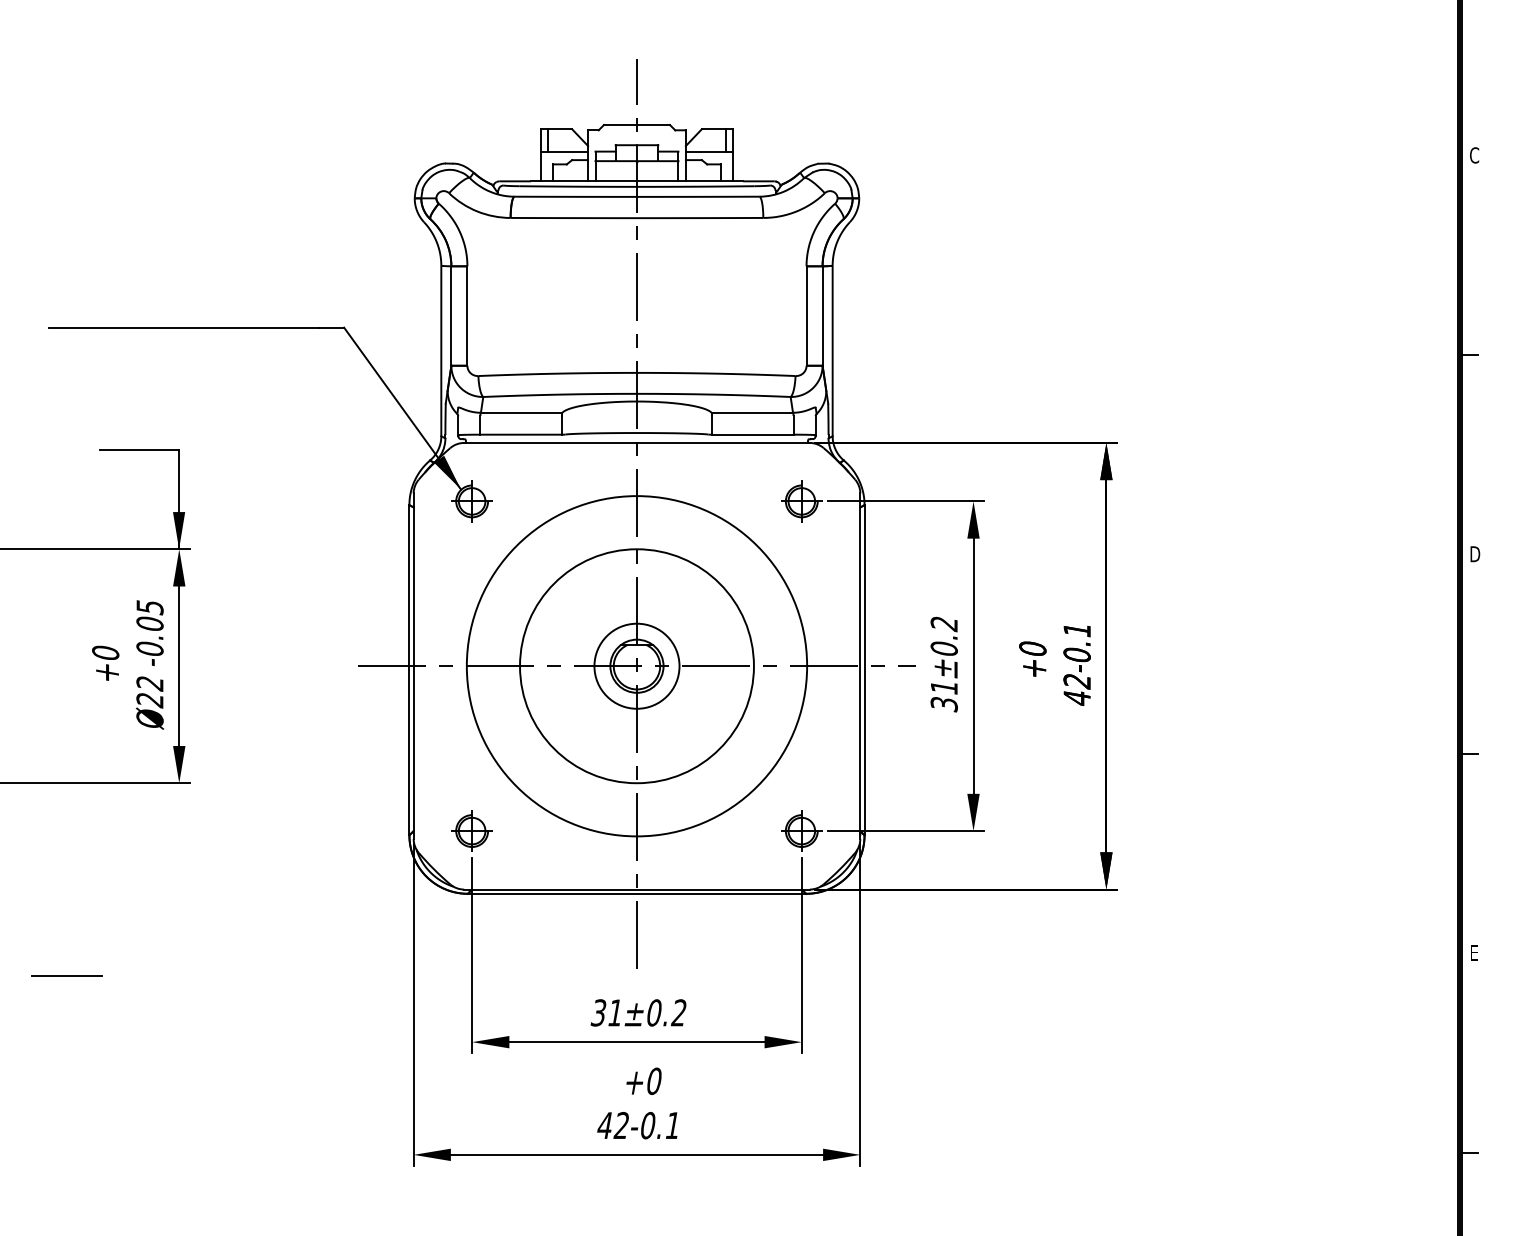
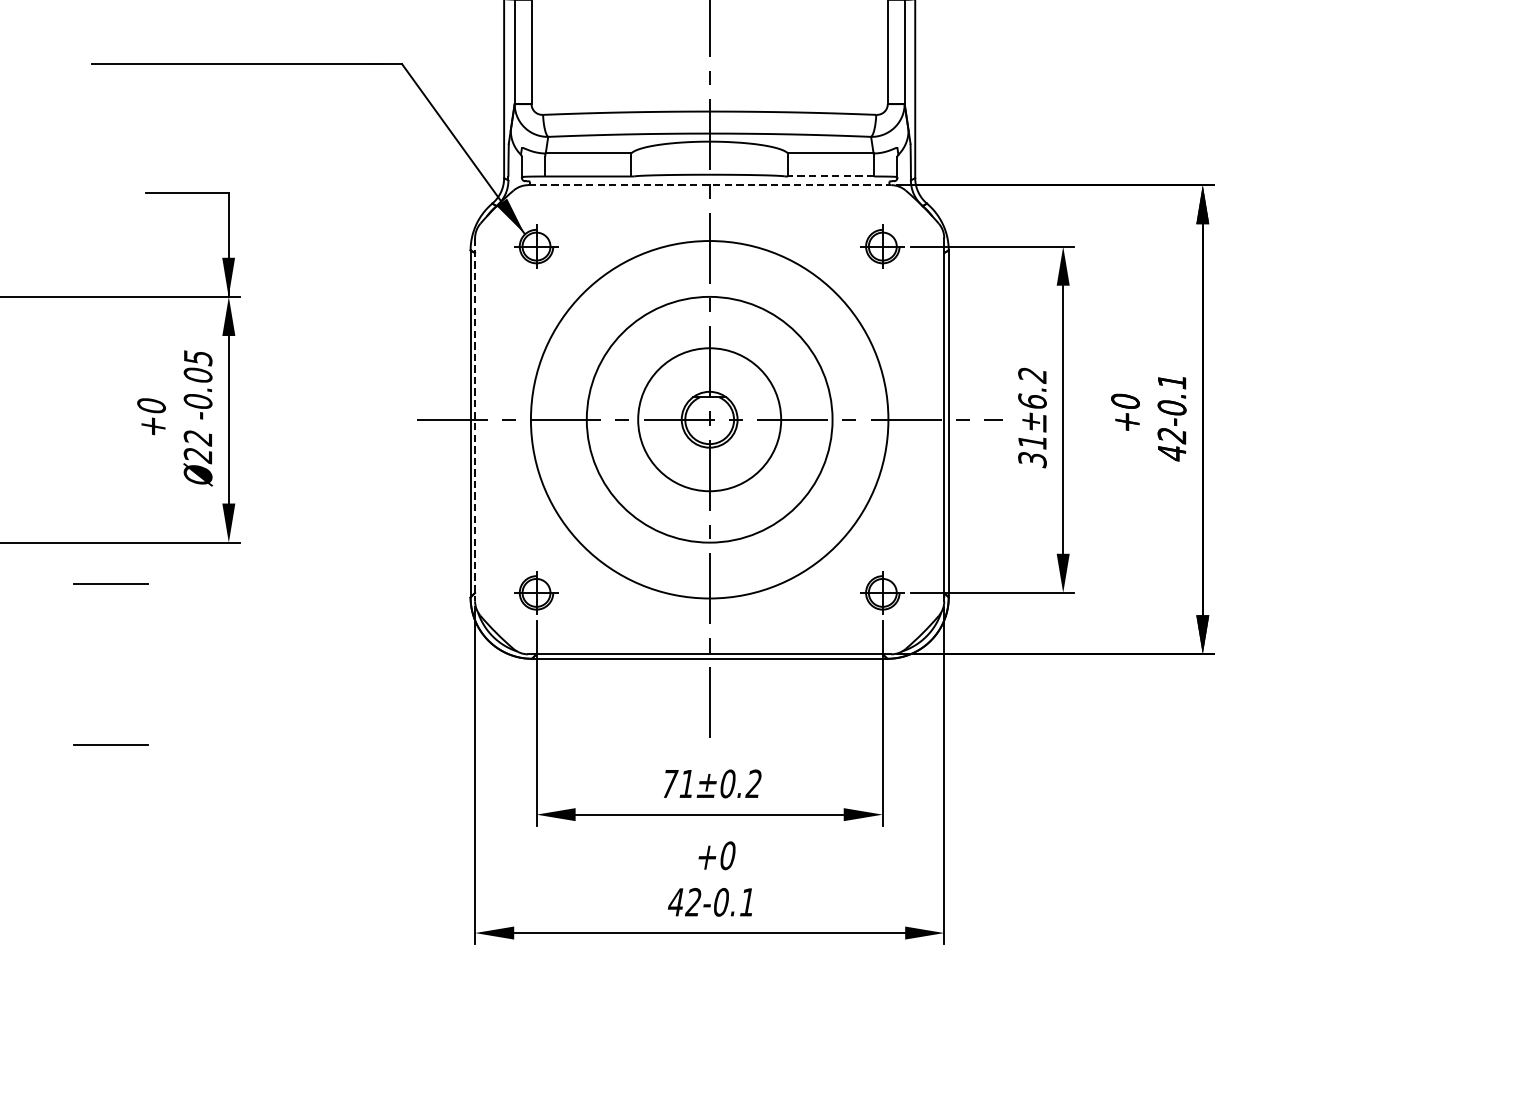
line: (752, 434) -> (831, 176), solid -> dashed
line: (636, 442) -> (709, 184), solid -> dashed
text: (943, 648) -> (1031, 401), 31±0.2 -> 31±6.2
circle: (636, 665) -> (709, 418), size x1.6
line: (413, 666) -> (474, 420), solid -> dashed
line: (66, 822) -> (110, 583), added
text: (598, 1012) -> (669, 783), 31±0.2 -> 71±0.2

